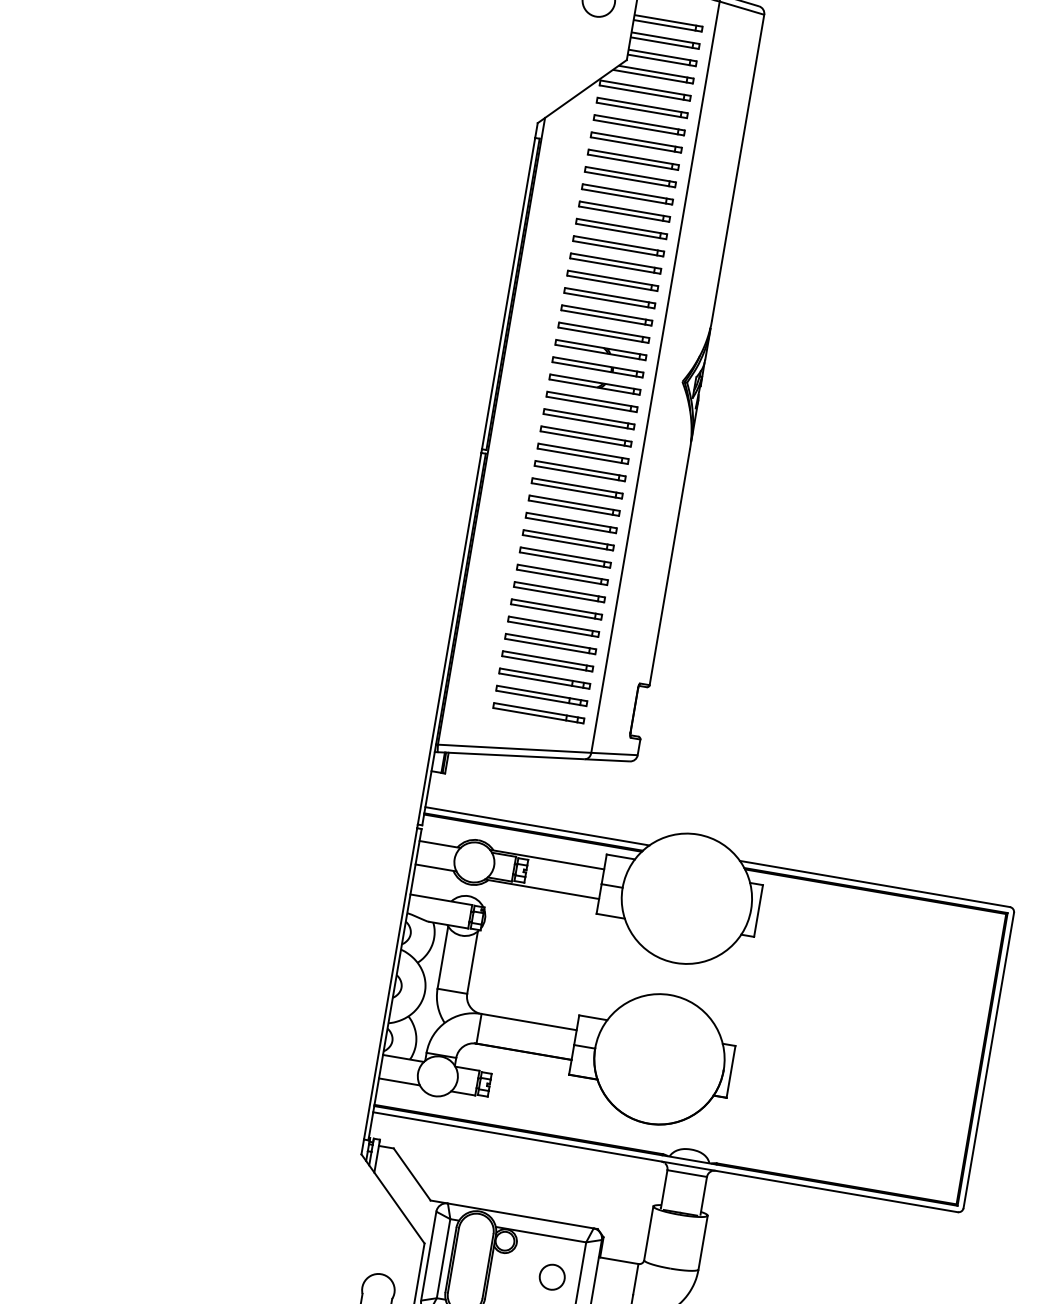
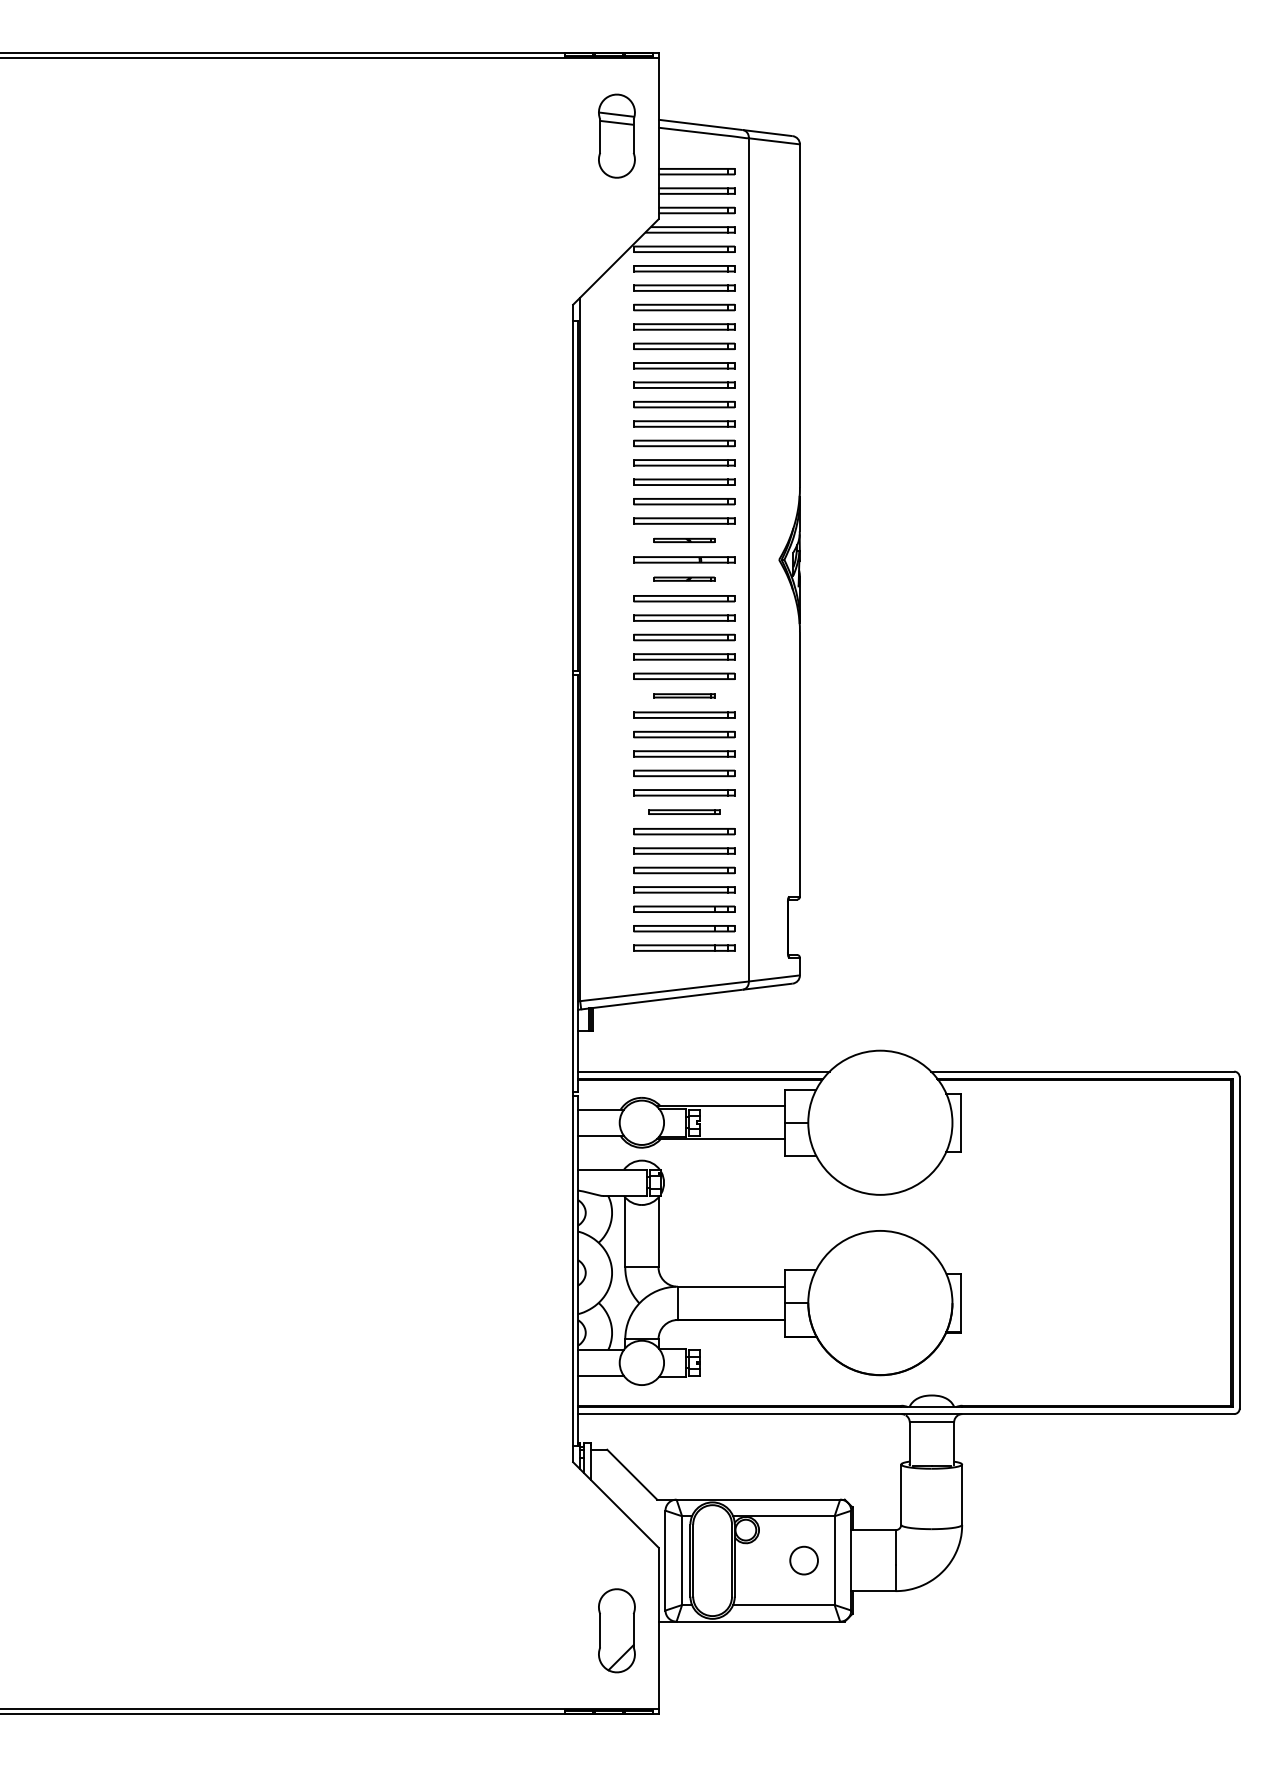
part: (601, 350) -> (684, 540), size x0.6
part: (595, 383) -> (684, 578), size x0.6
part: (577, 488) -> (684, 695), size x0.6
part: (559, 591) -> (684, 811), size x0.7

